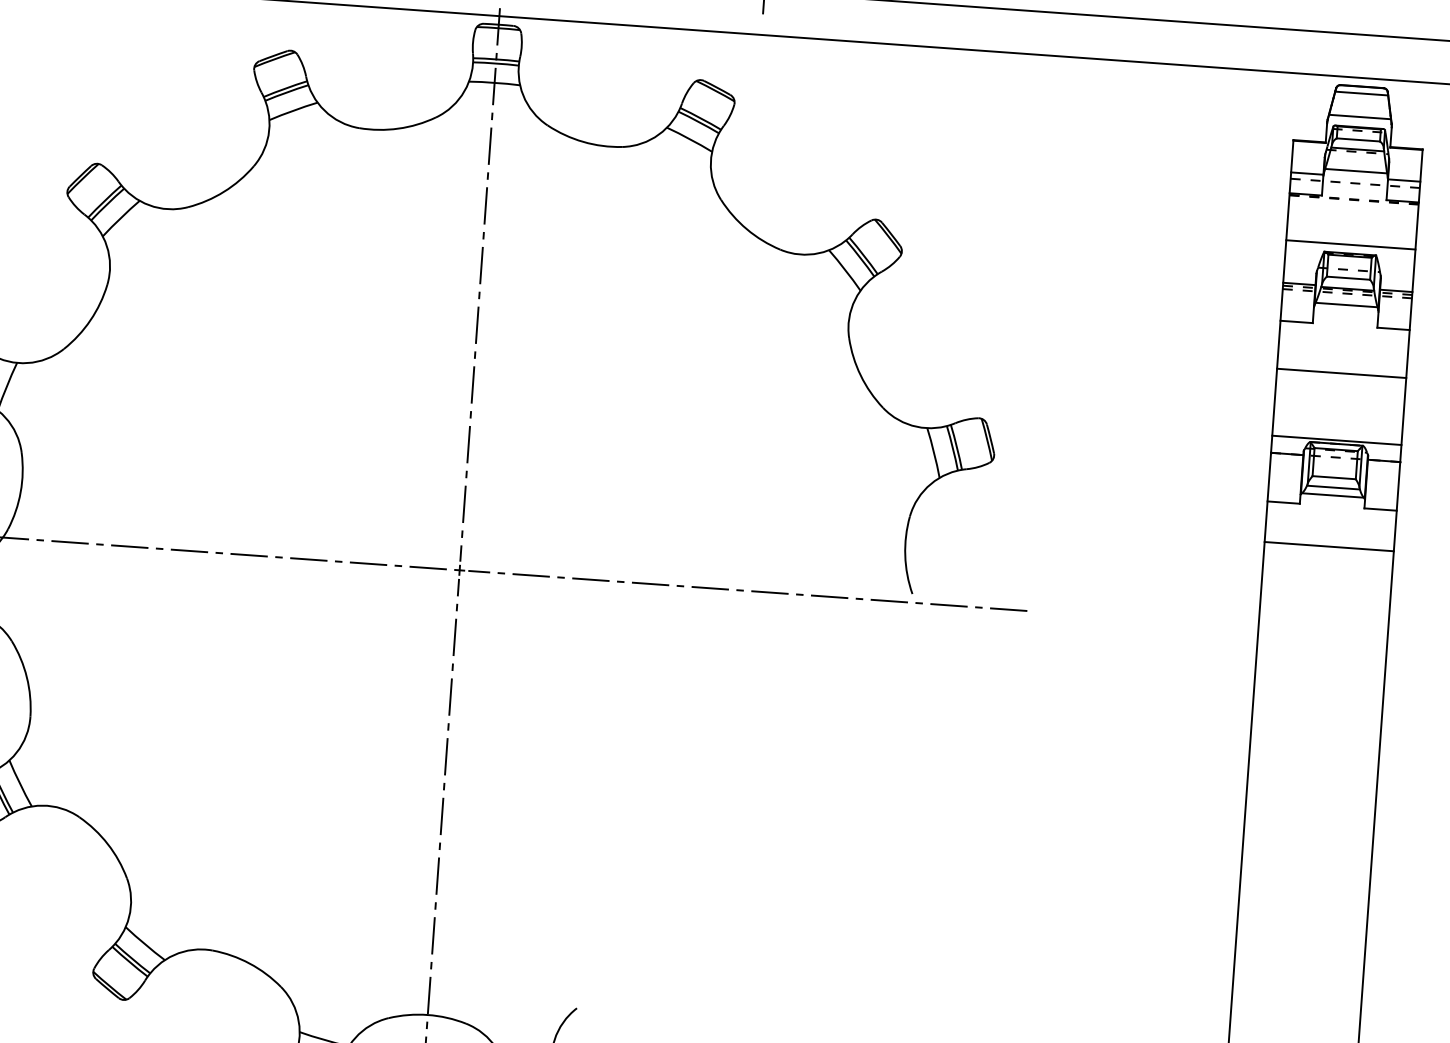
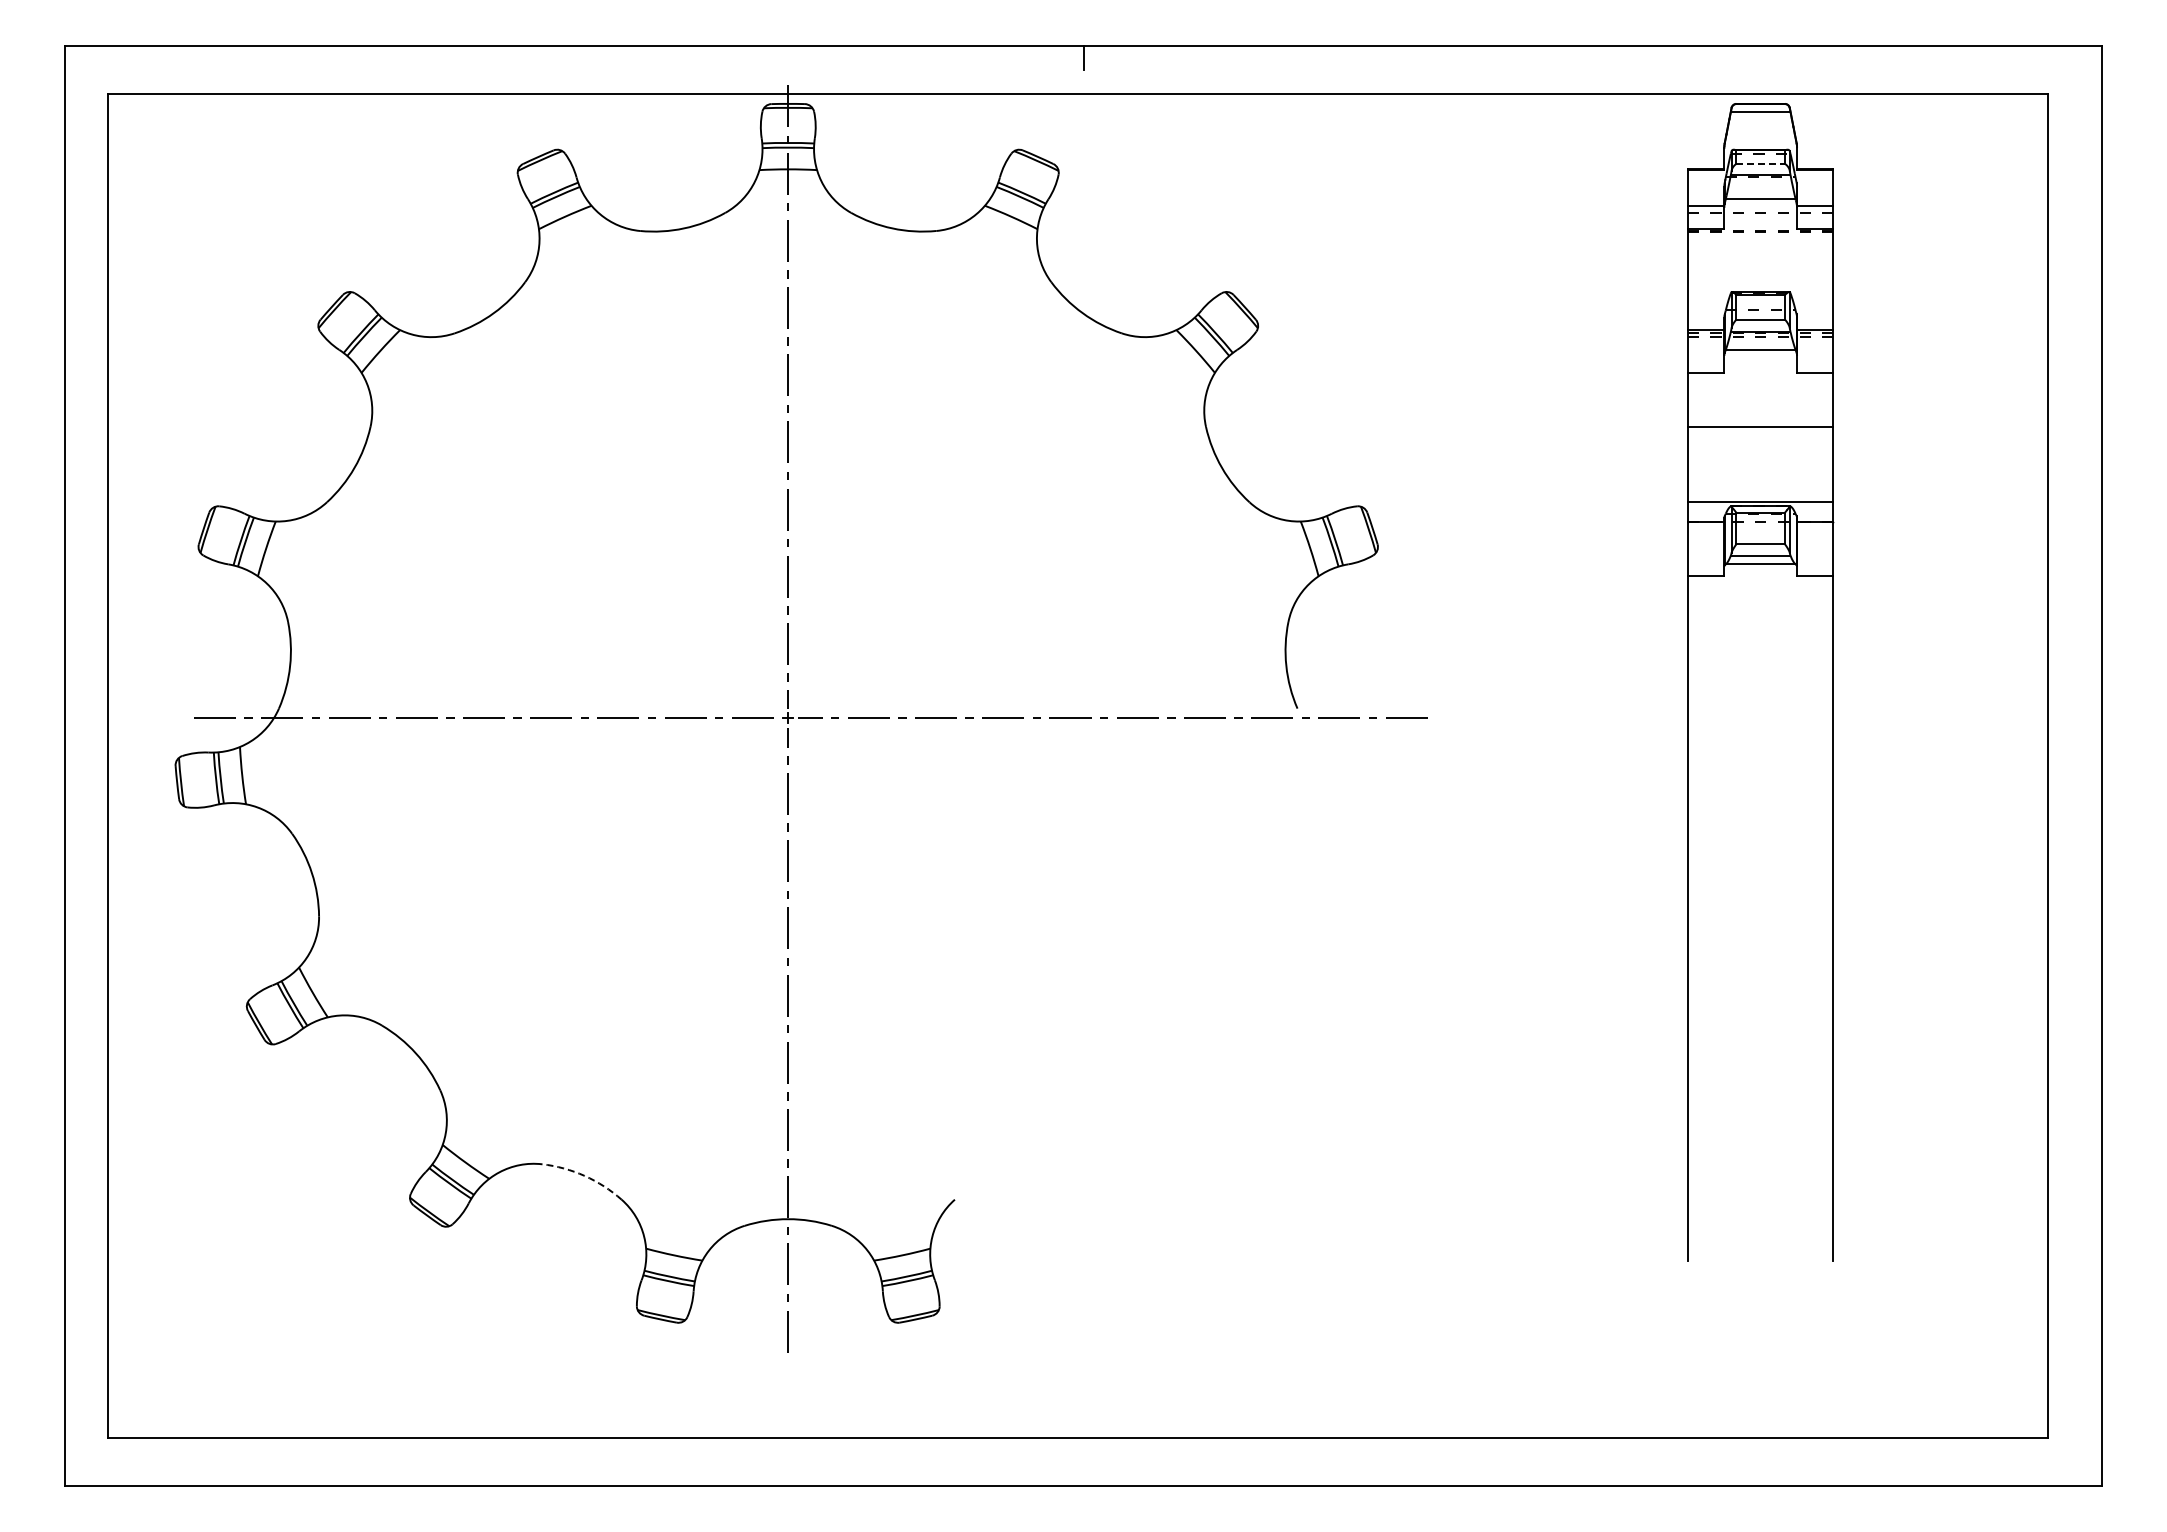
line: (1359, 117) -> (1760, 138), removed
line: (1359, 139) -> (1761, 163), solid -> dashed
line: (1350, 245) -> (1760, 282), removed
line: (1329, 547) -> (1760, 622), removed
arc: (249, 963) -> (584, 1175), solid -> dashed

